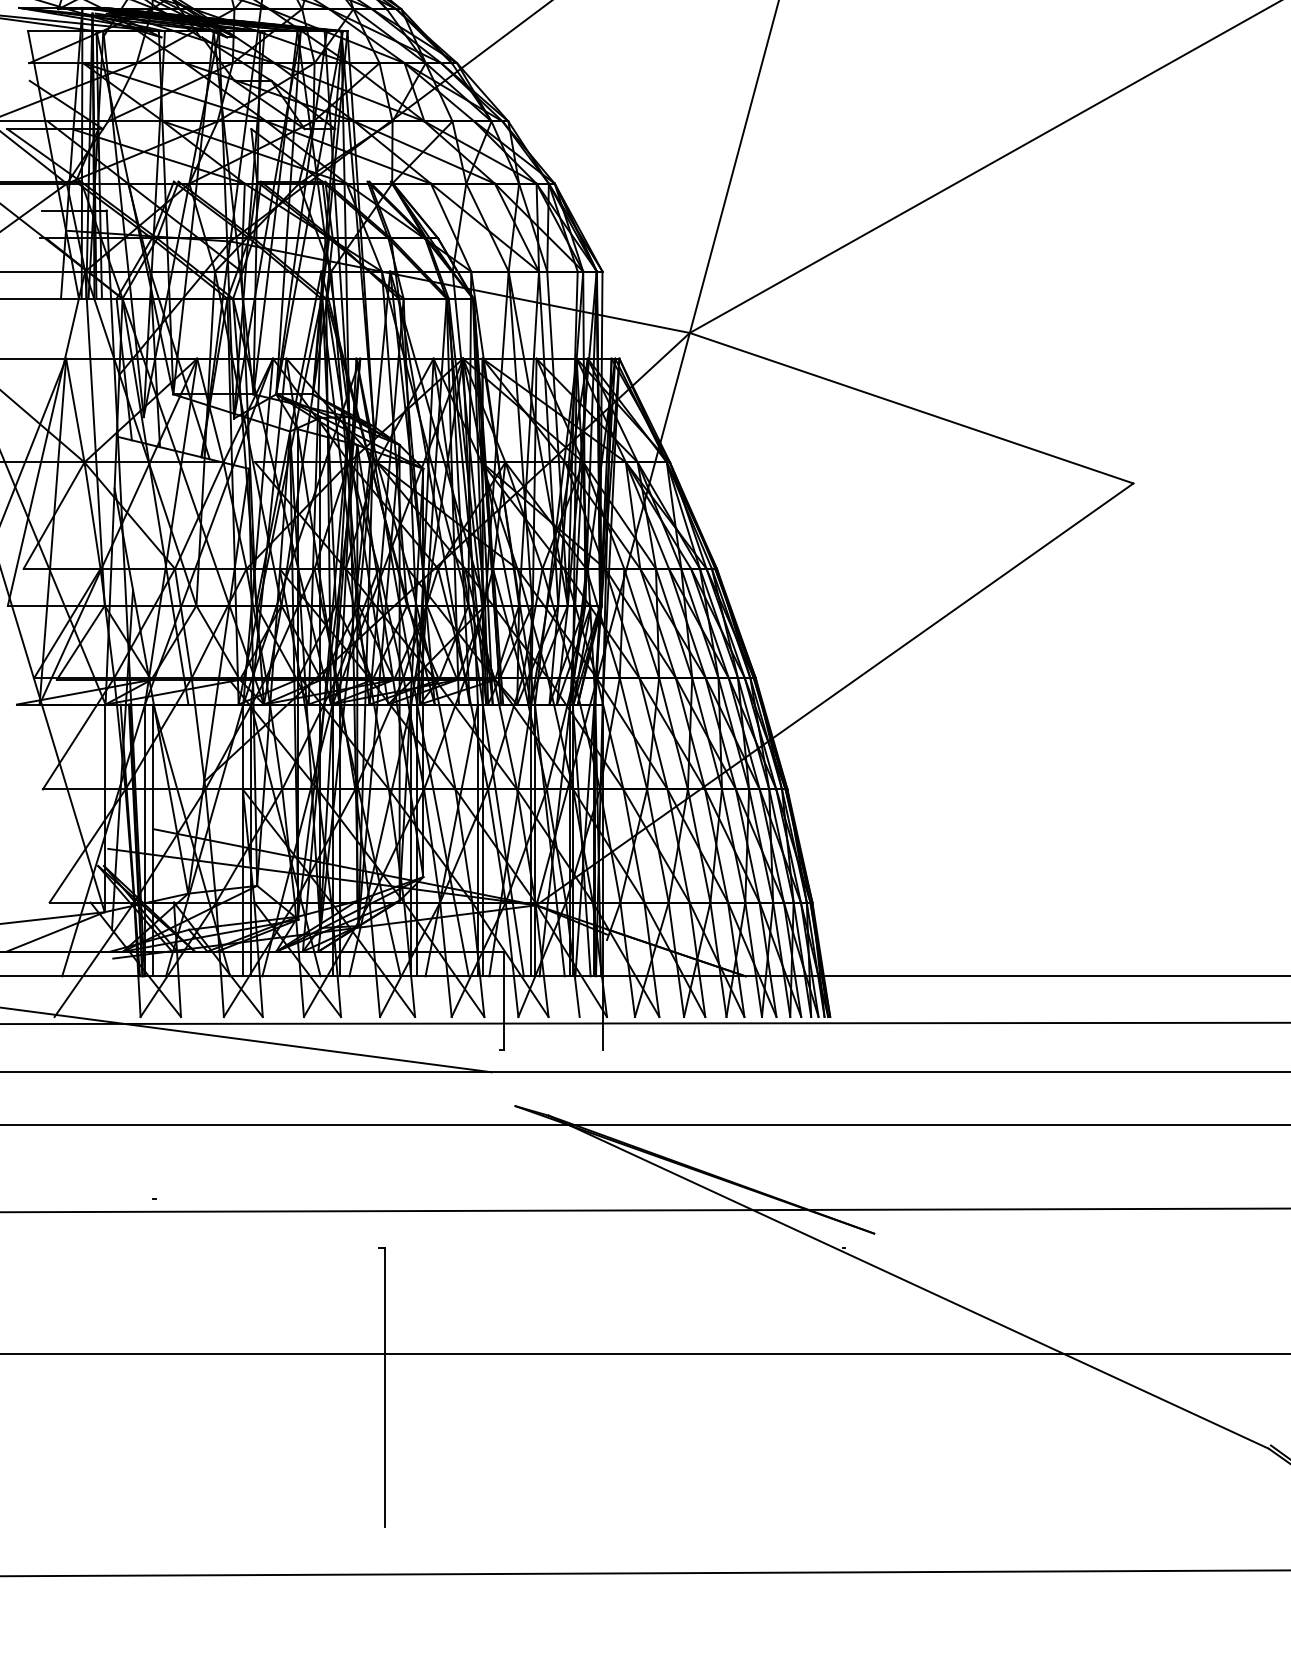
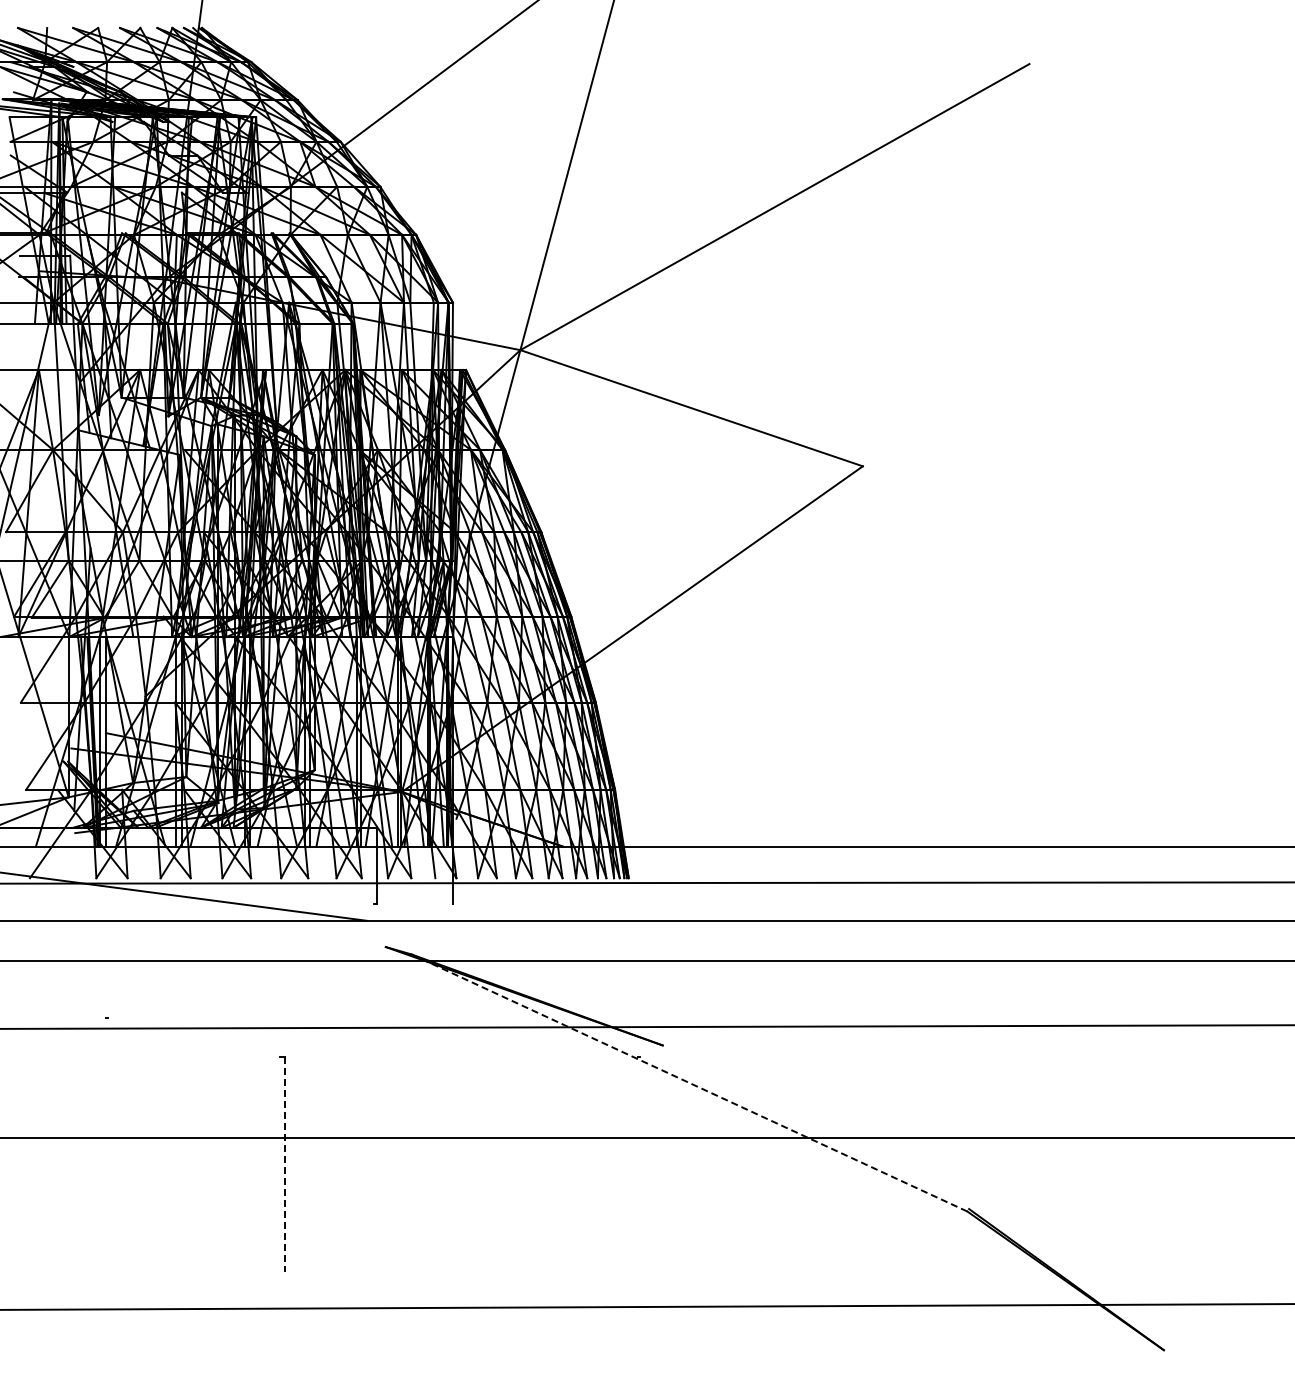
line: (908, 1281) -> (689, 1082), solid -> dashed
line: (384, 1387) -> (284, 1164), solid -> dashed

